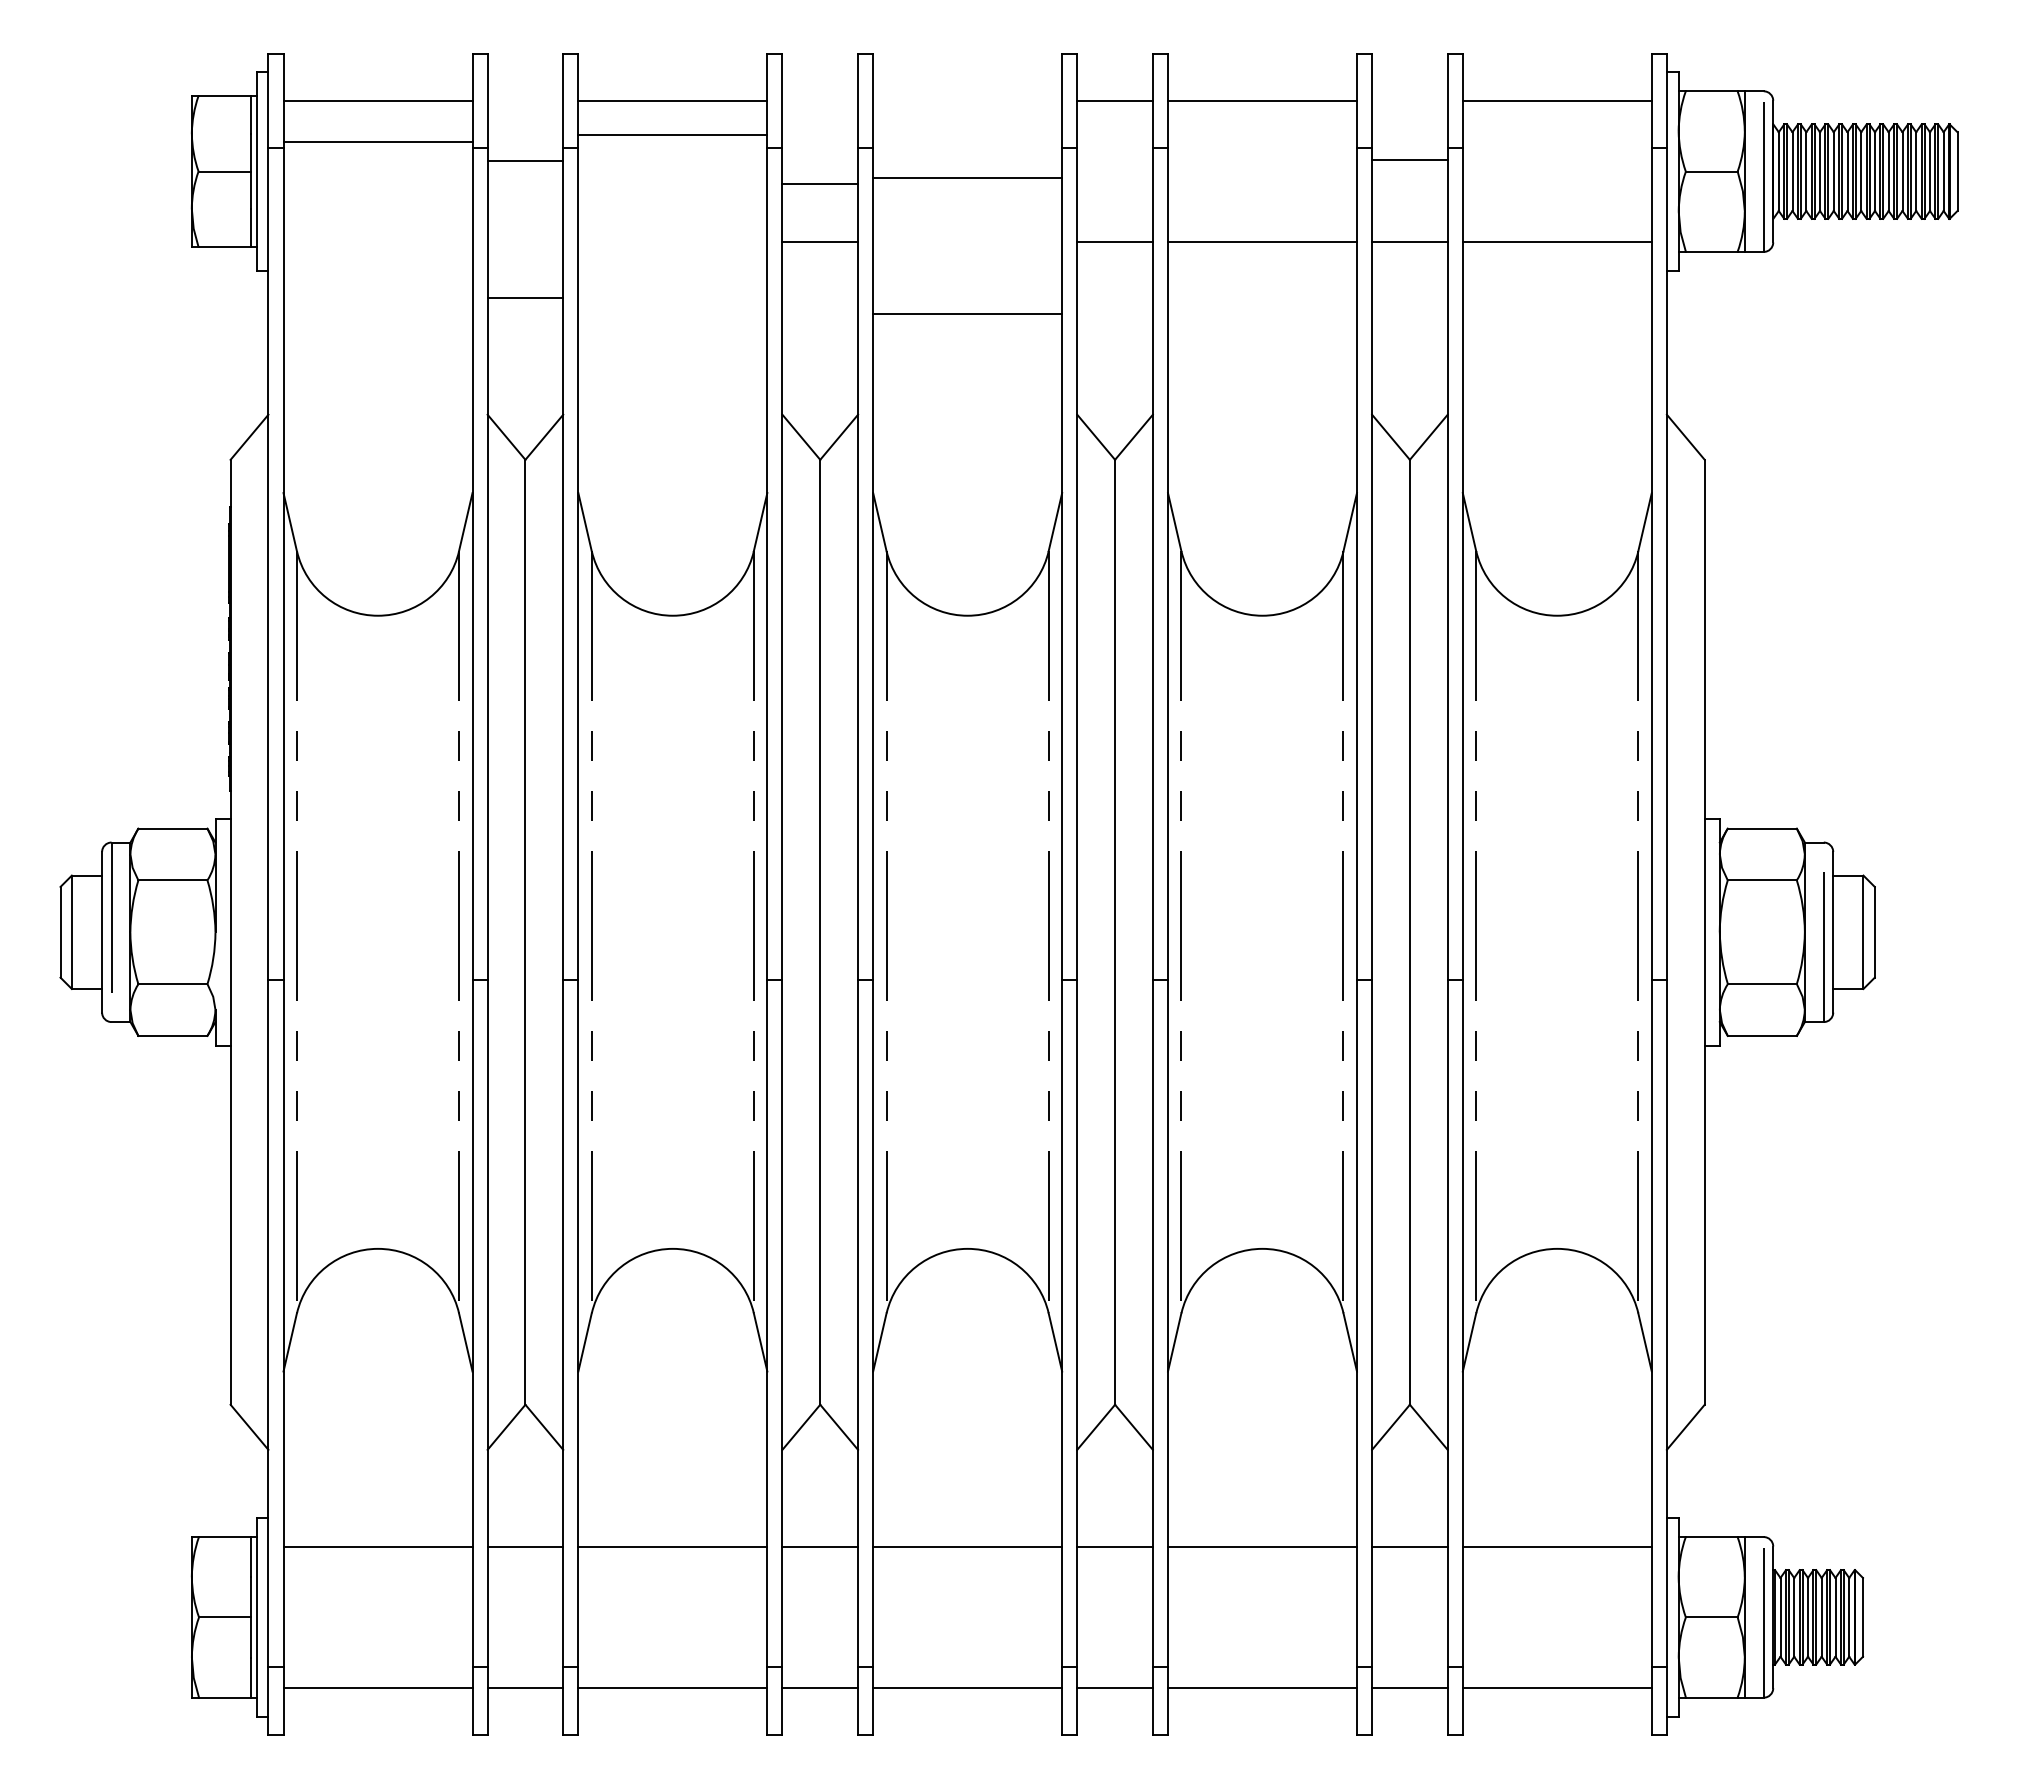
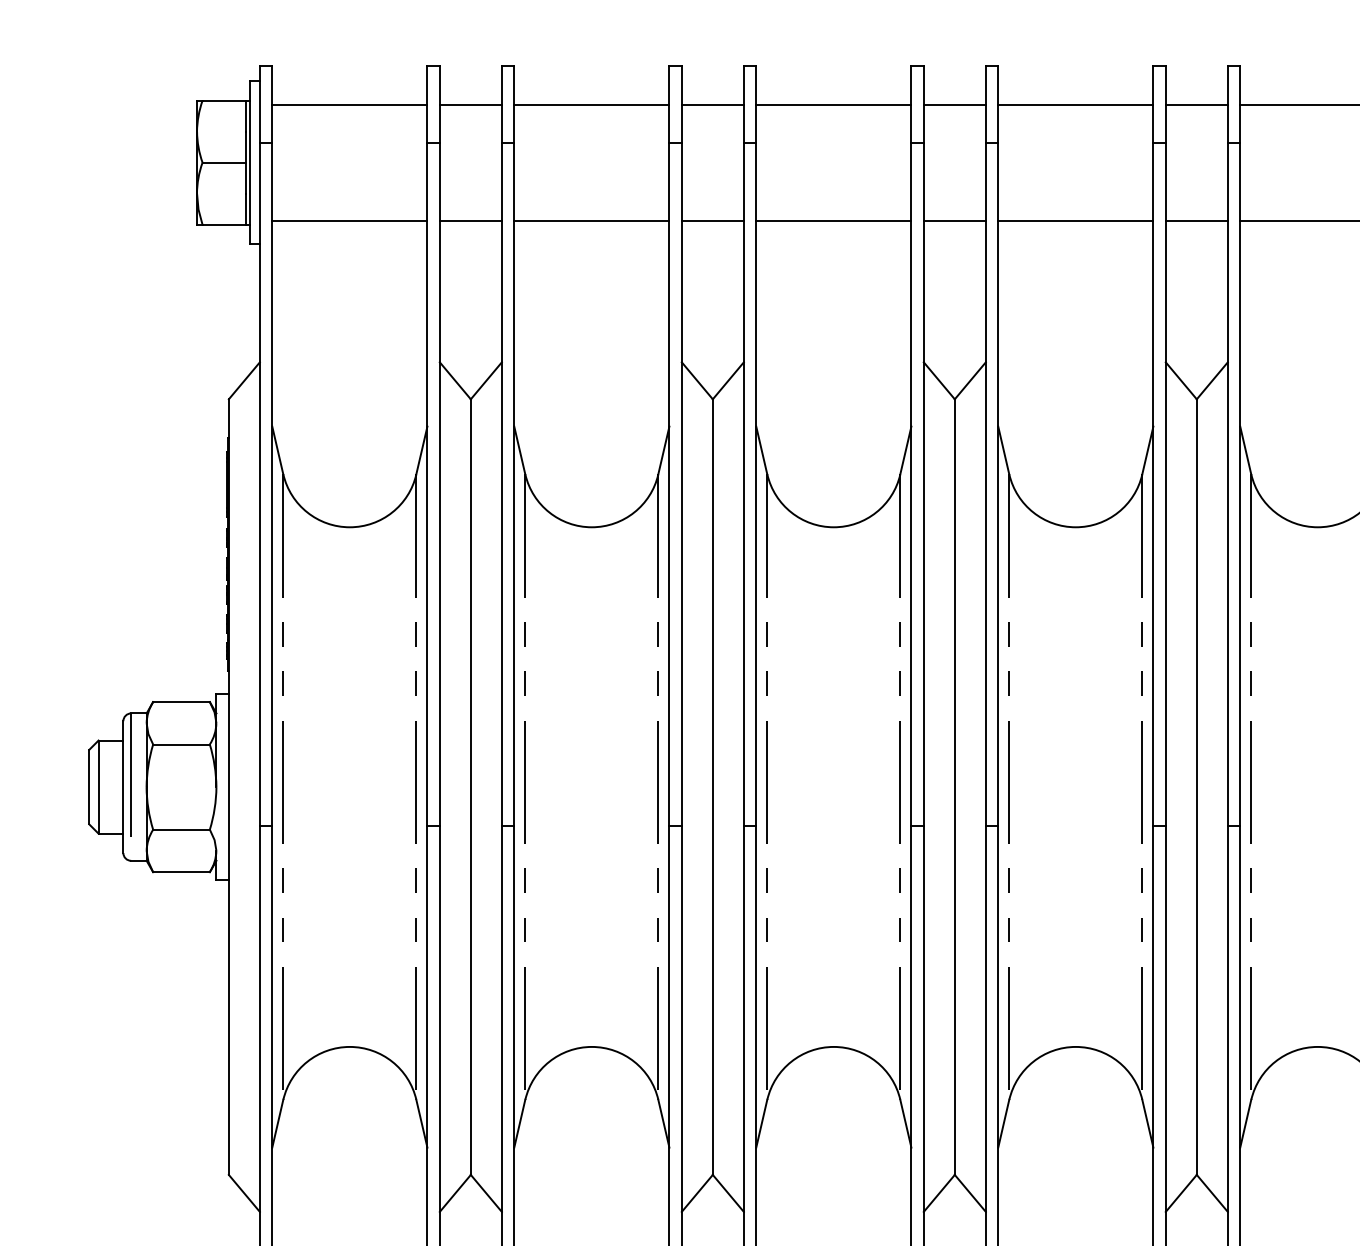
line: (672, 135) -> (591, 220), moved
line: (377, 142) -> (349, 220), moved
line: (1409, 159) -> (1196, 104), moved
line: (525, 160) -> (470, 104), moved
line: (967, 177) -> (833, 104), moved
line: (820, 183) -> (713, 104), moved
line: (525, 298) -> (470, 220), moved
line: (967, 314) -> (833, 220), moved

